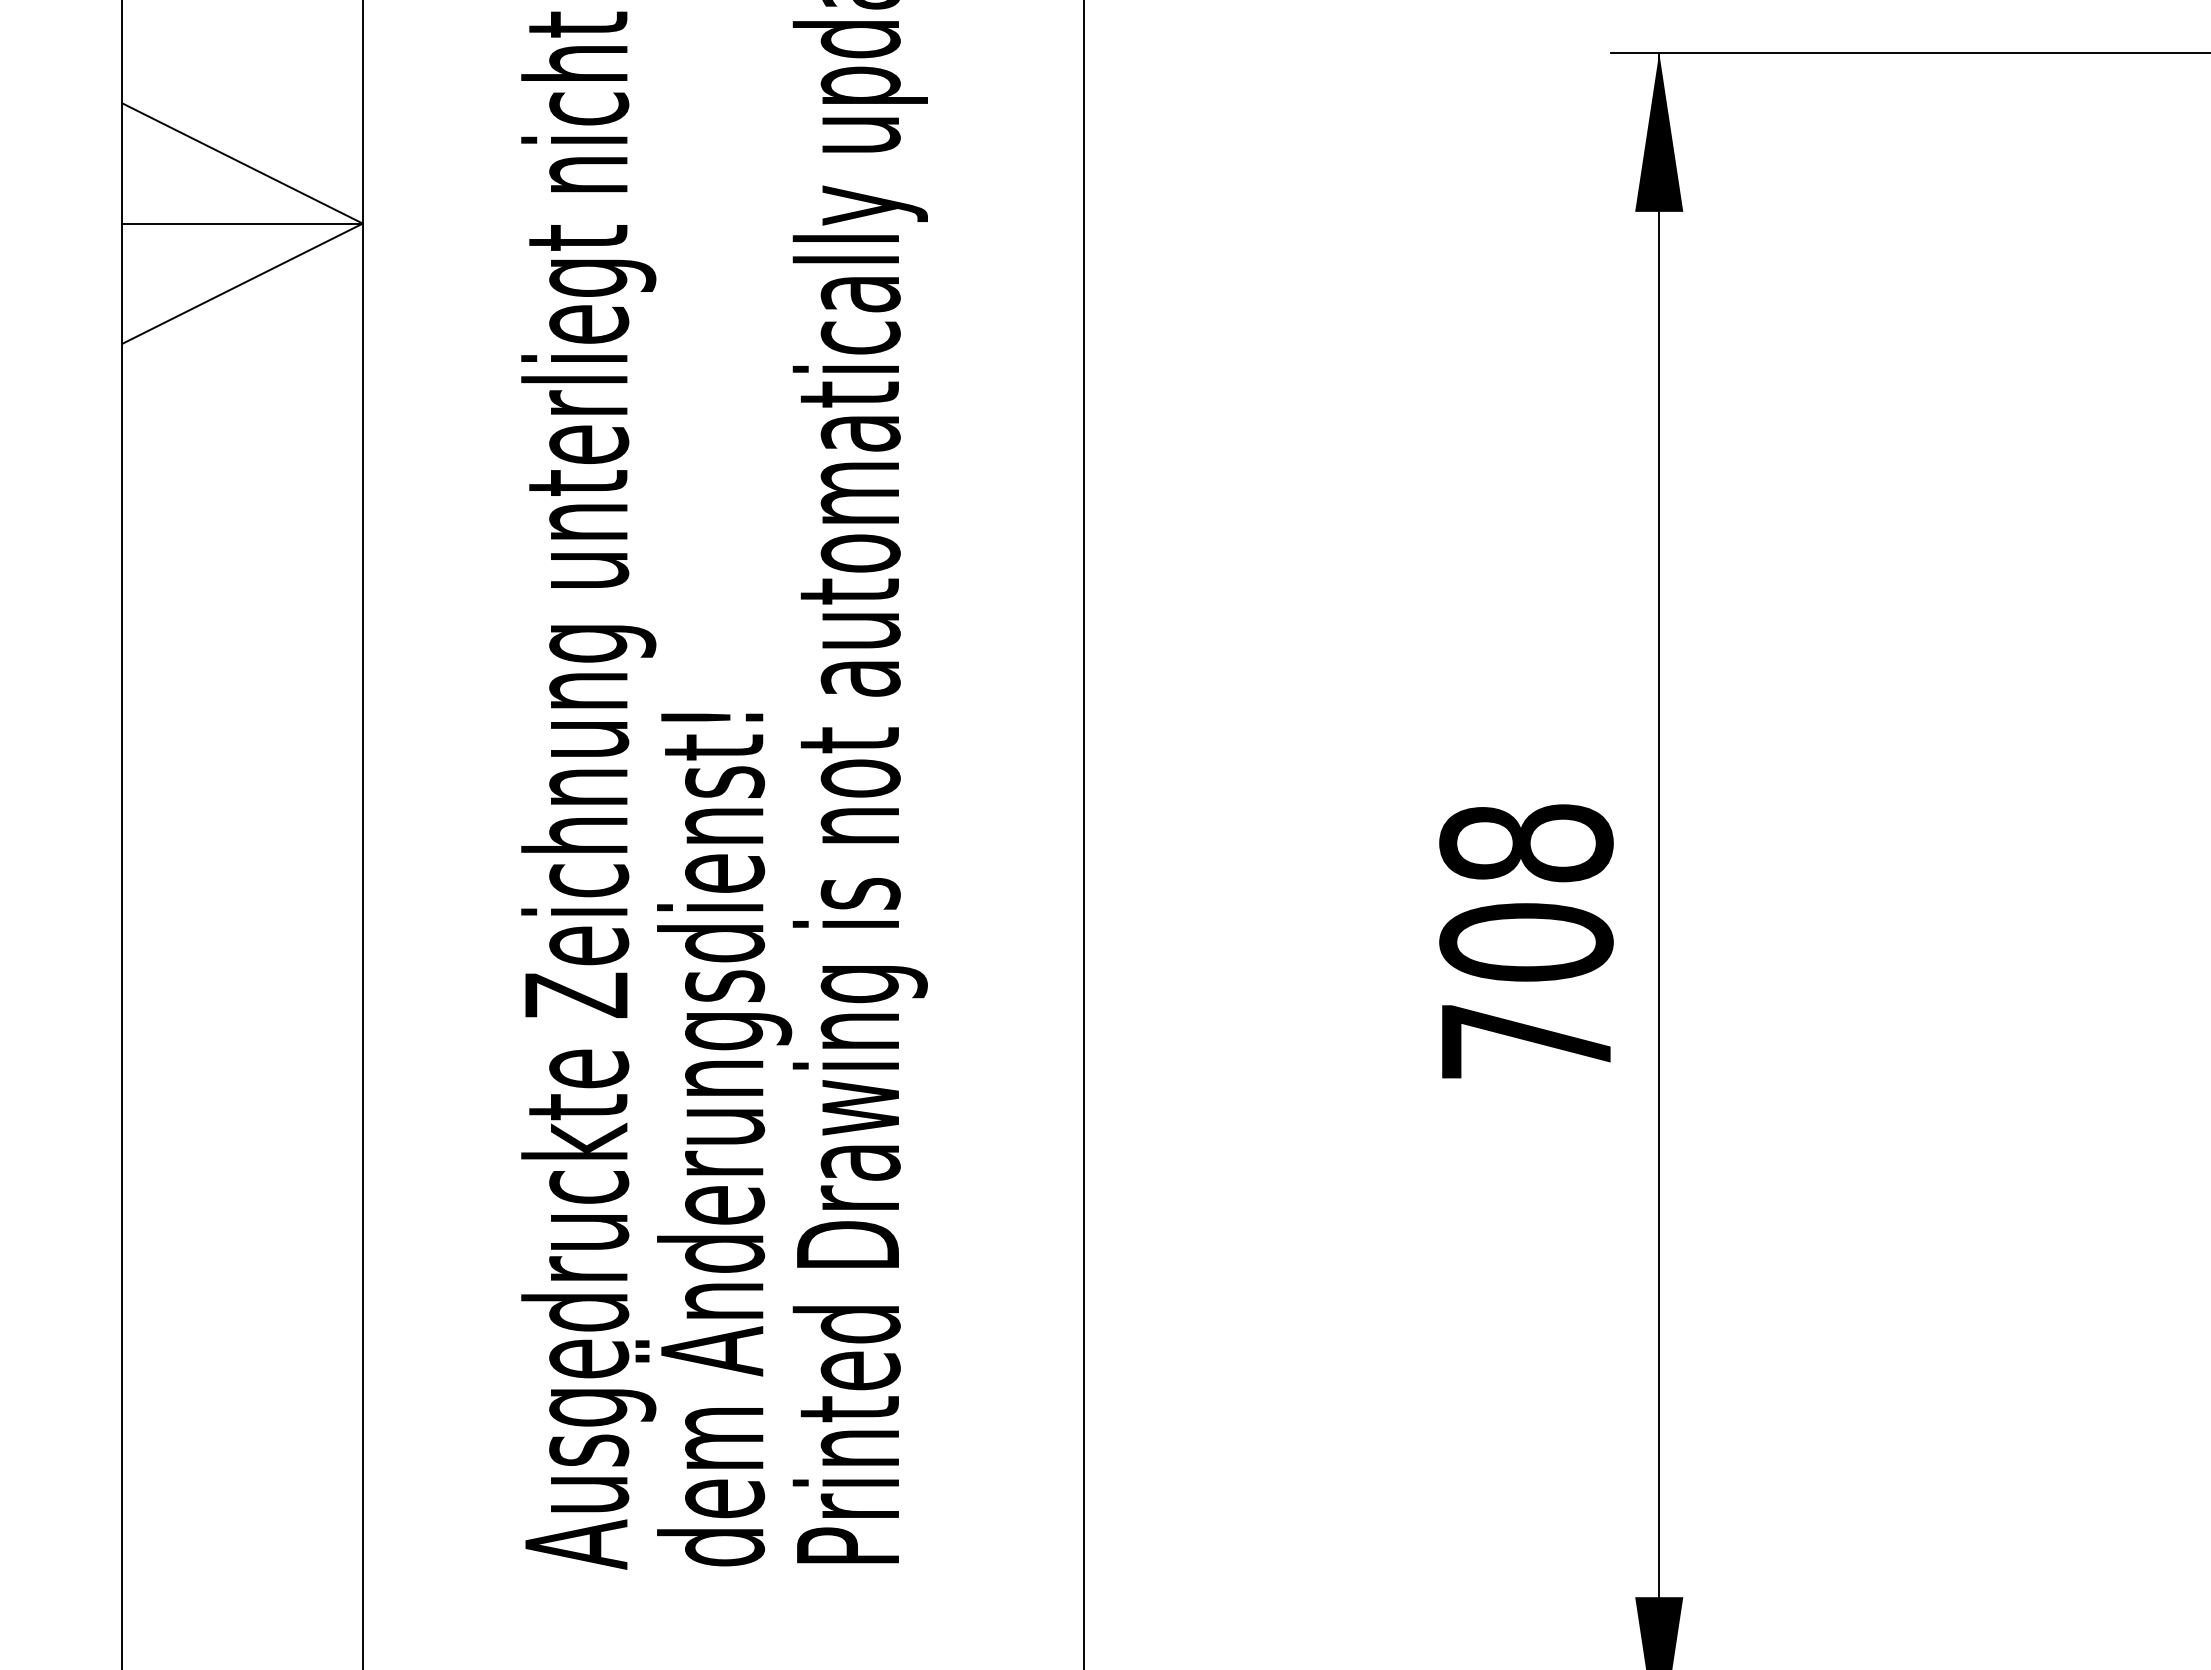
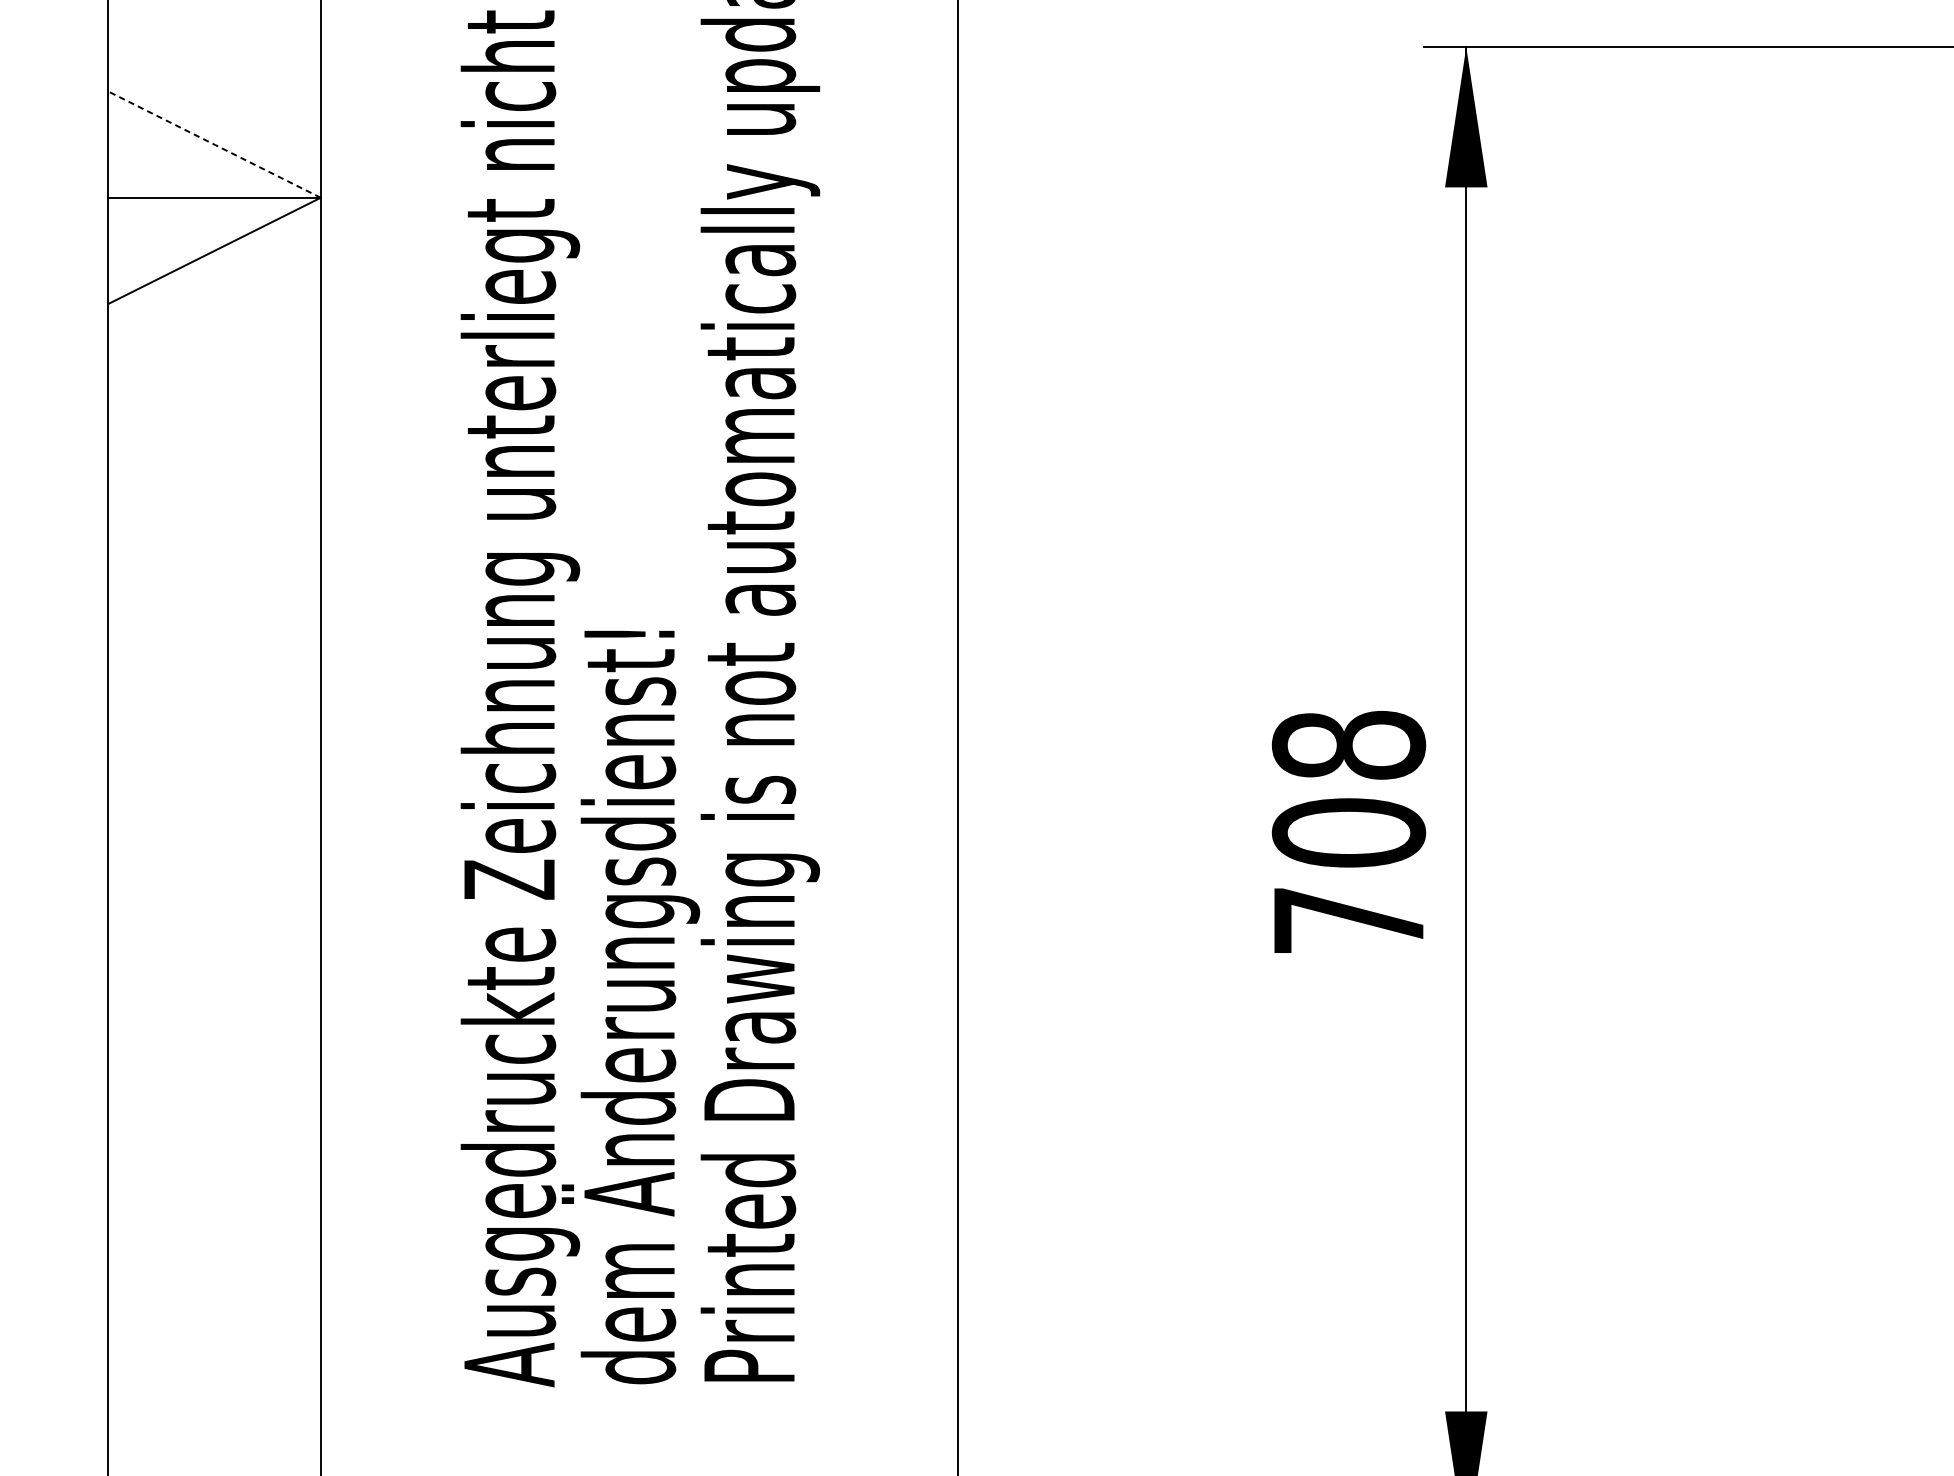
line: (242, 163) -> (214, 144), solid -> dashed

